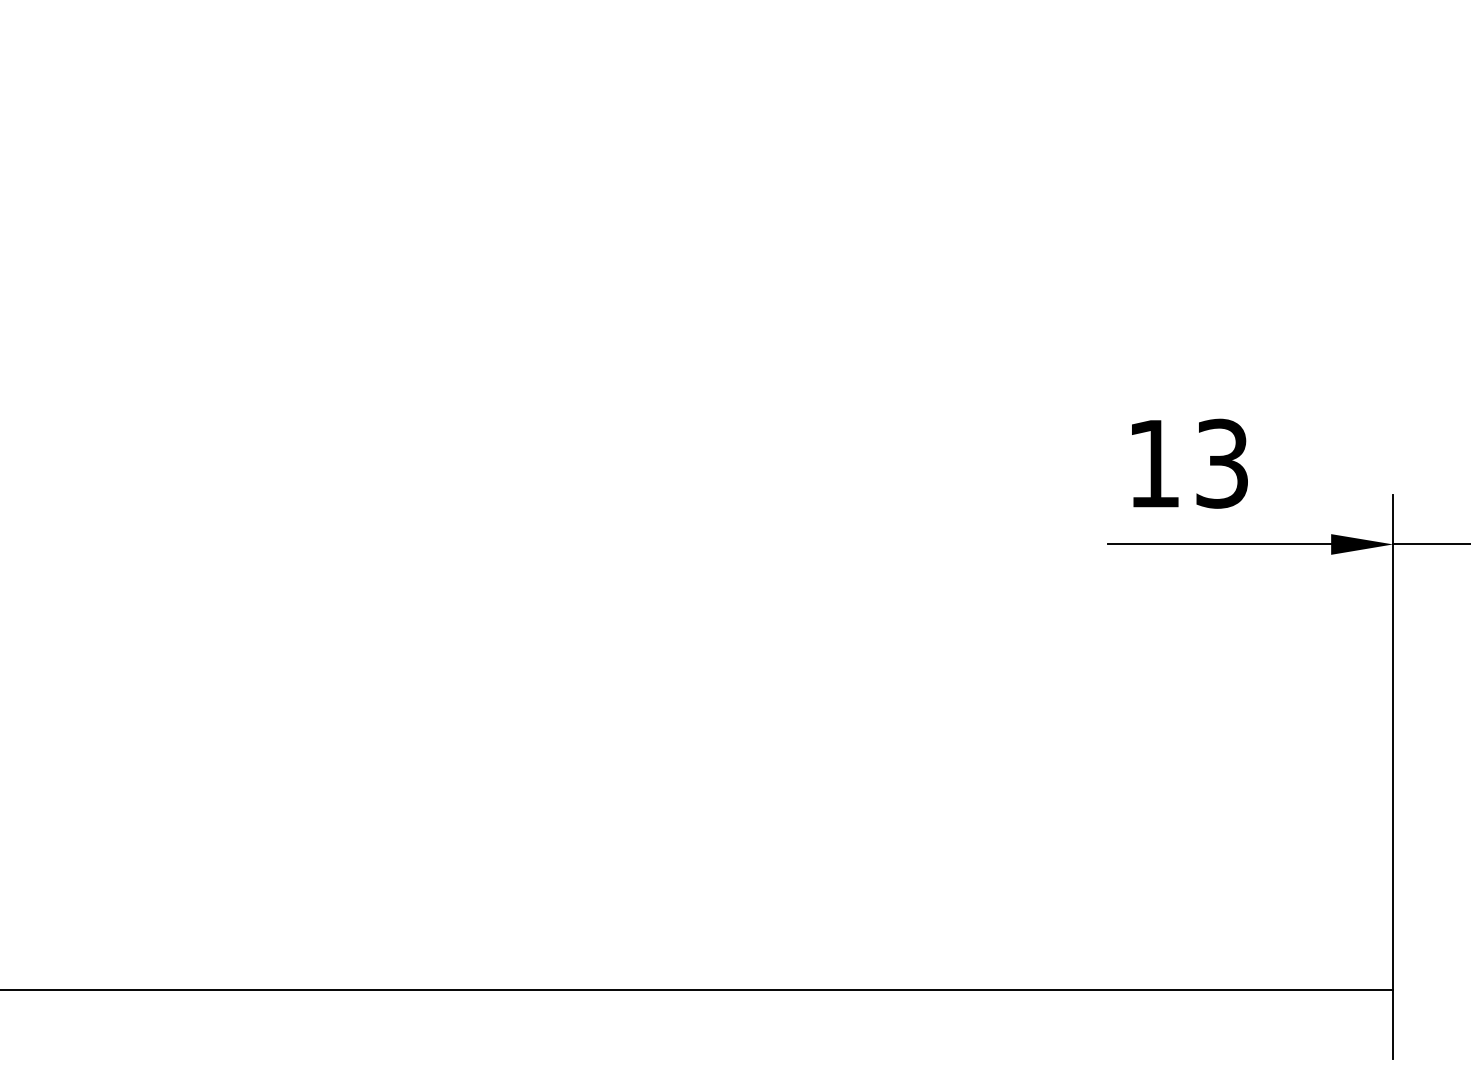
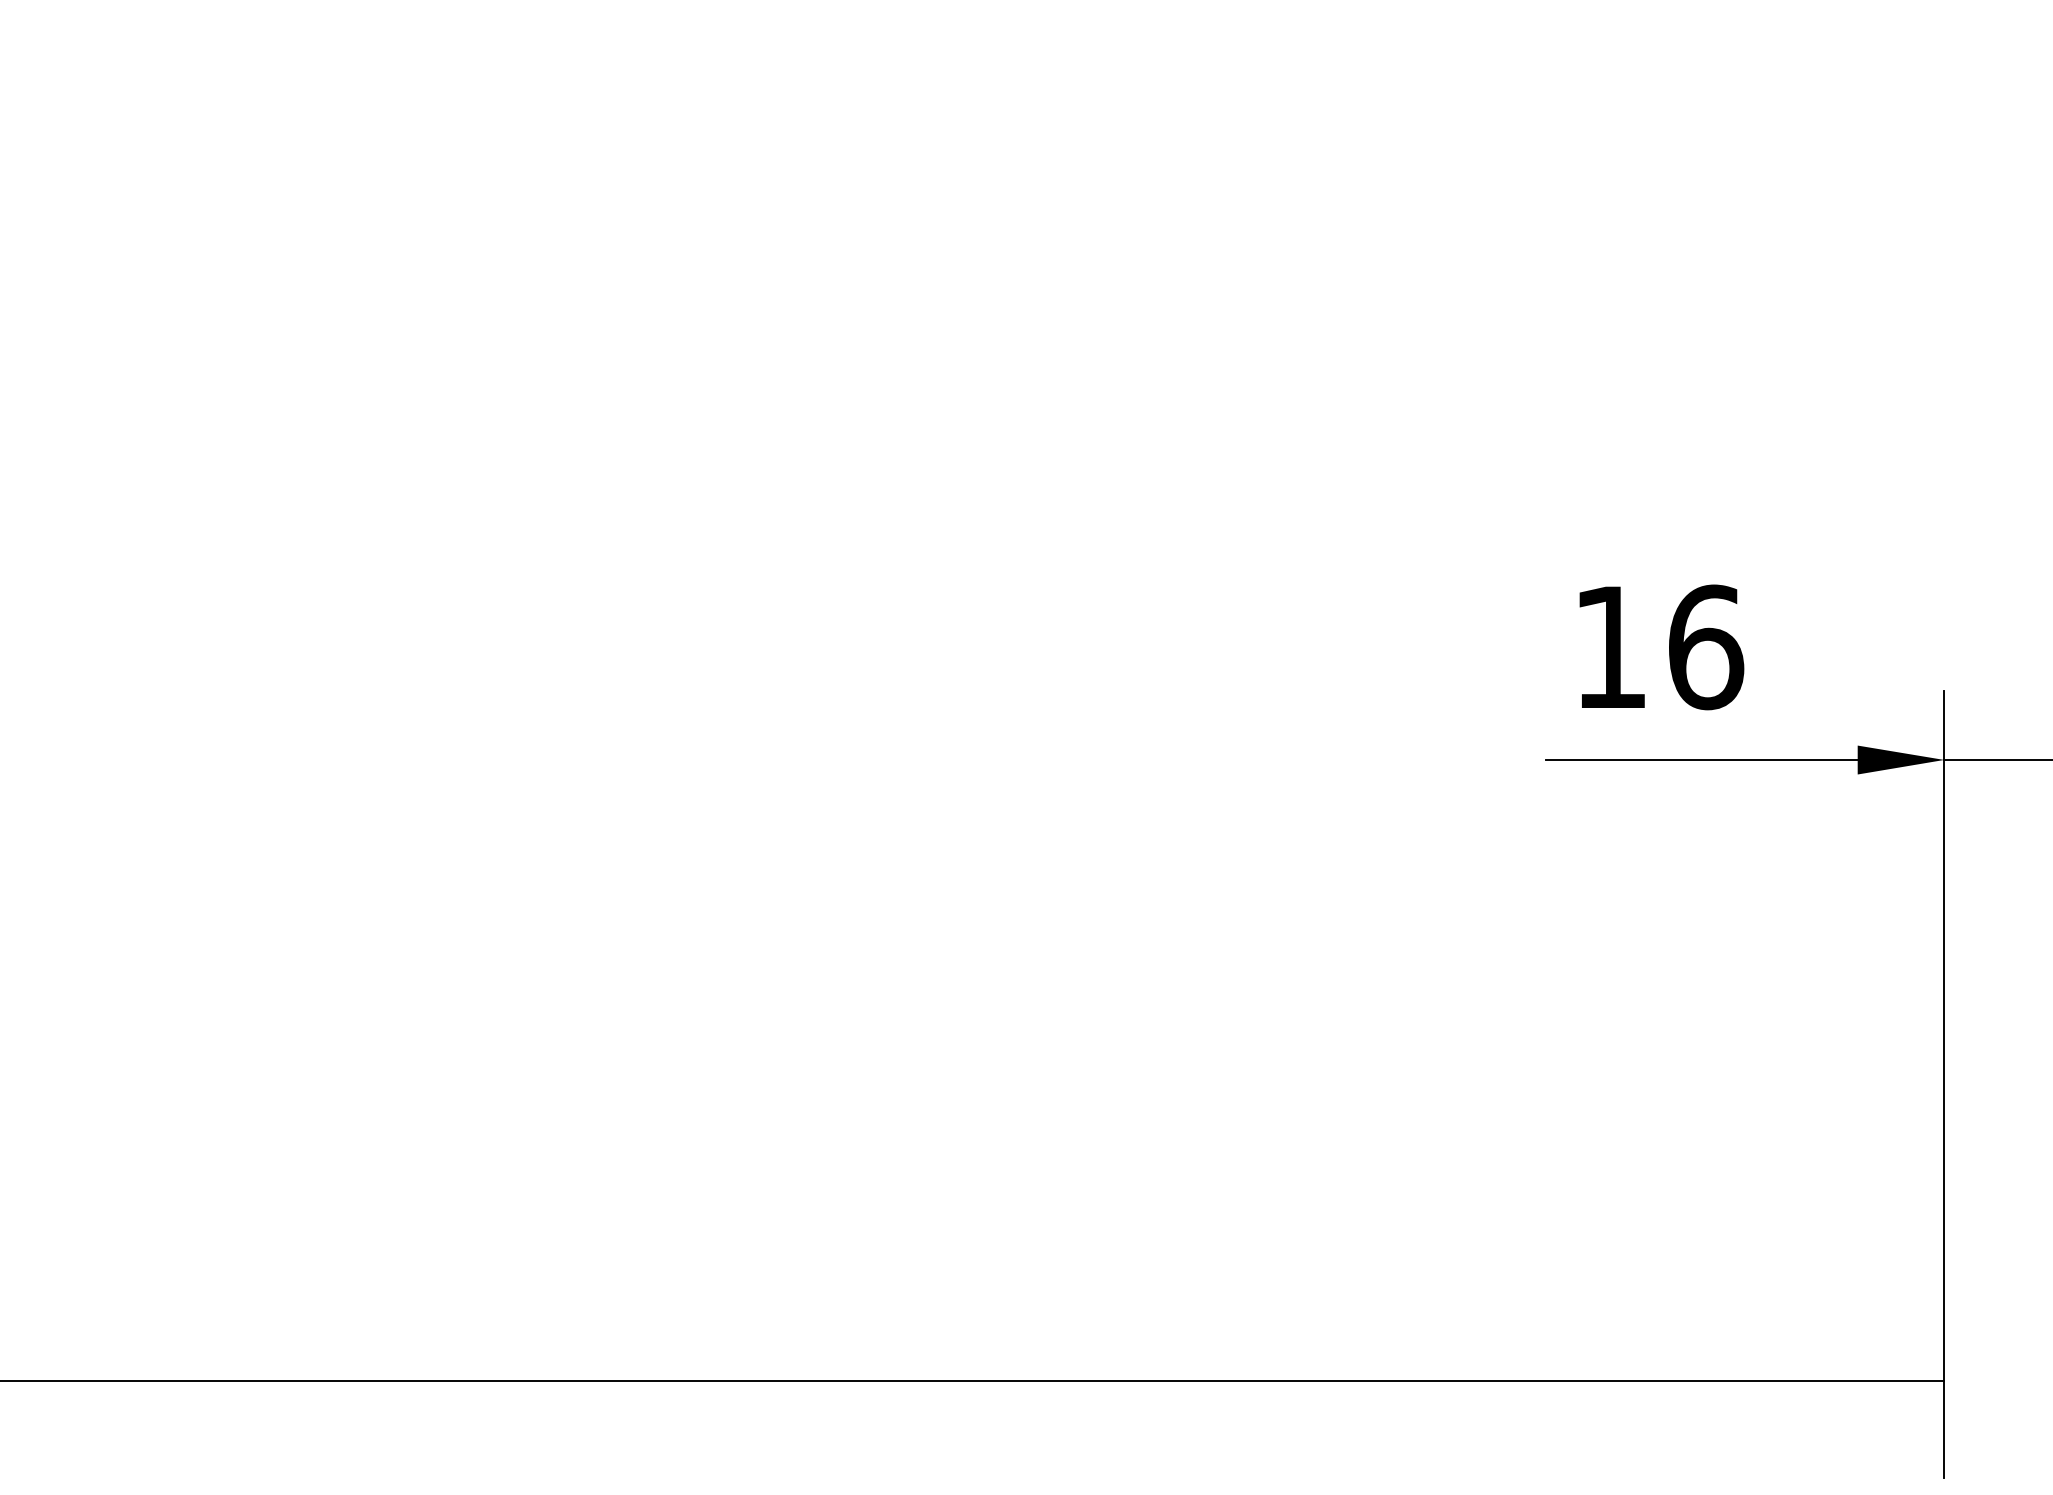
text: (1222, 463) -> (1706, 647), 13 -> 16

